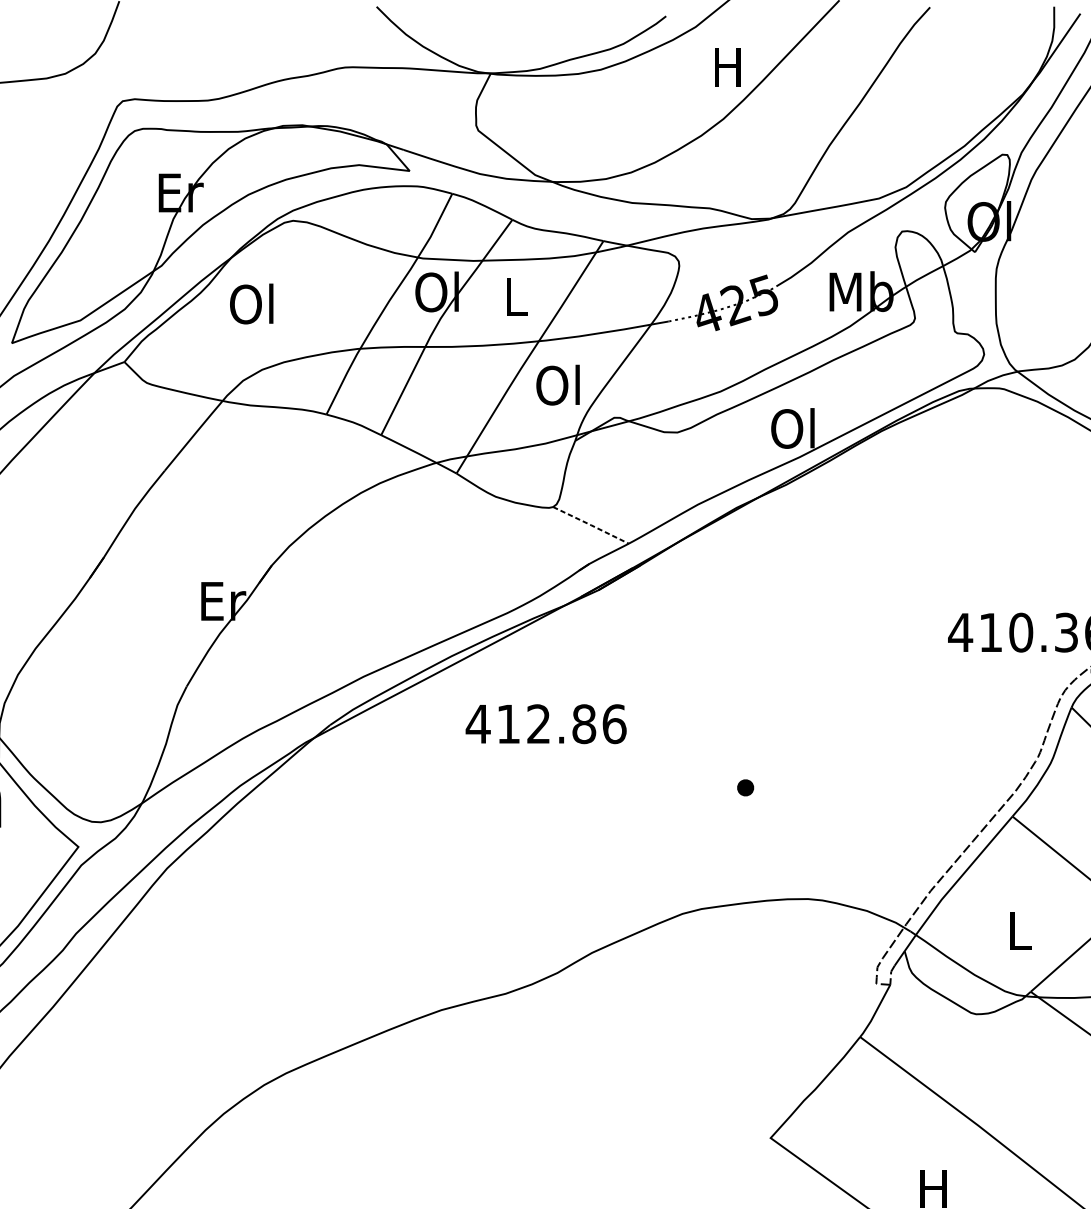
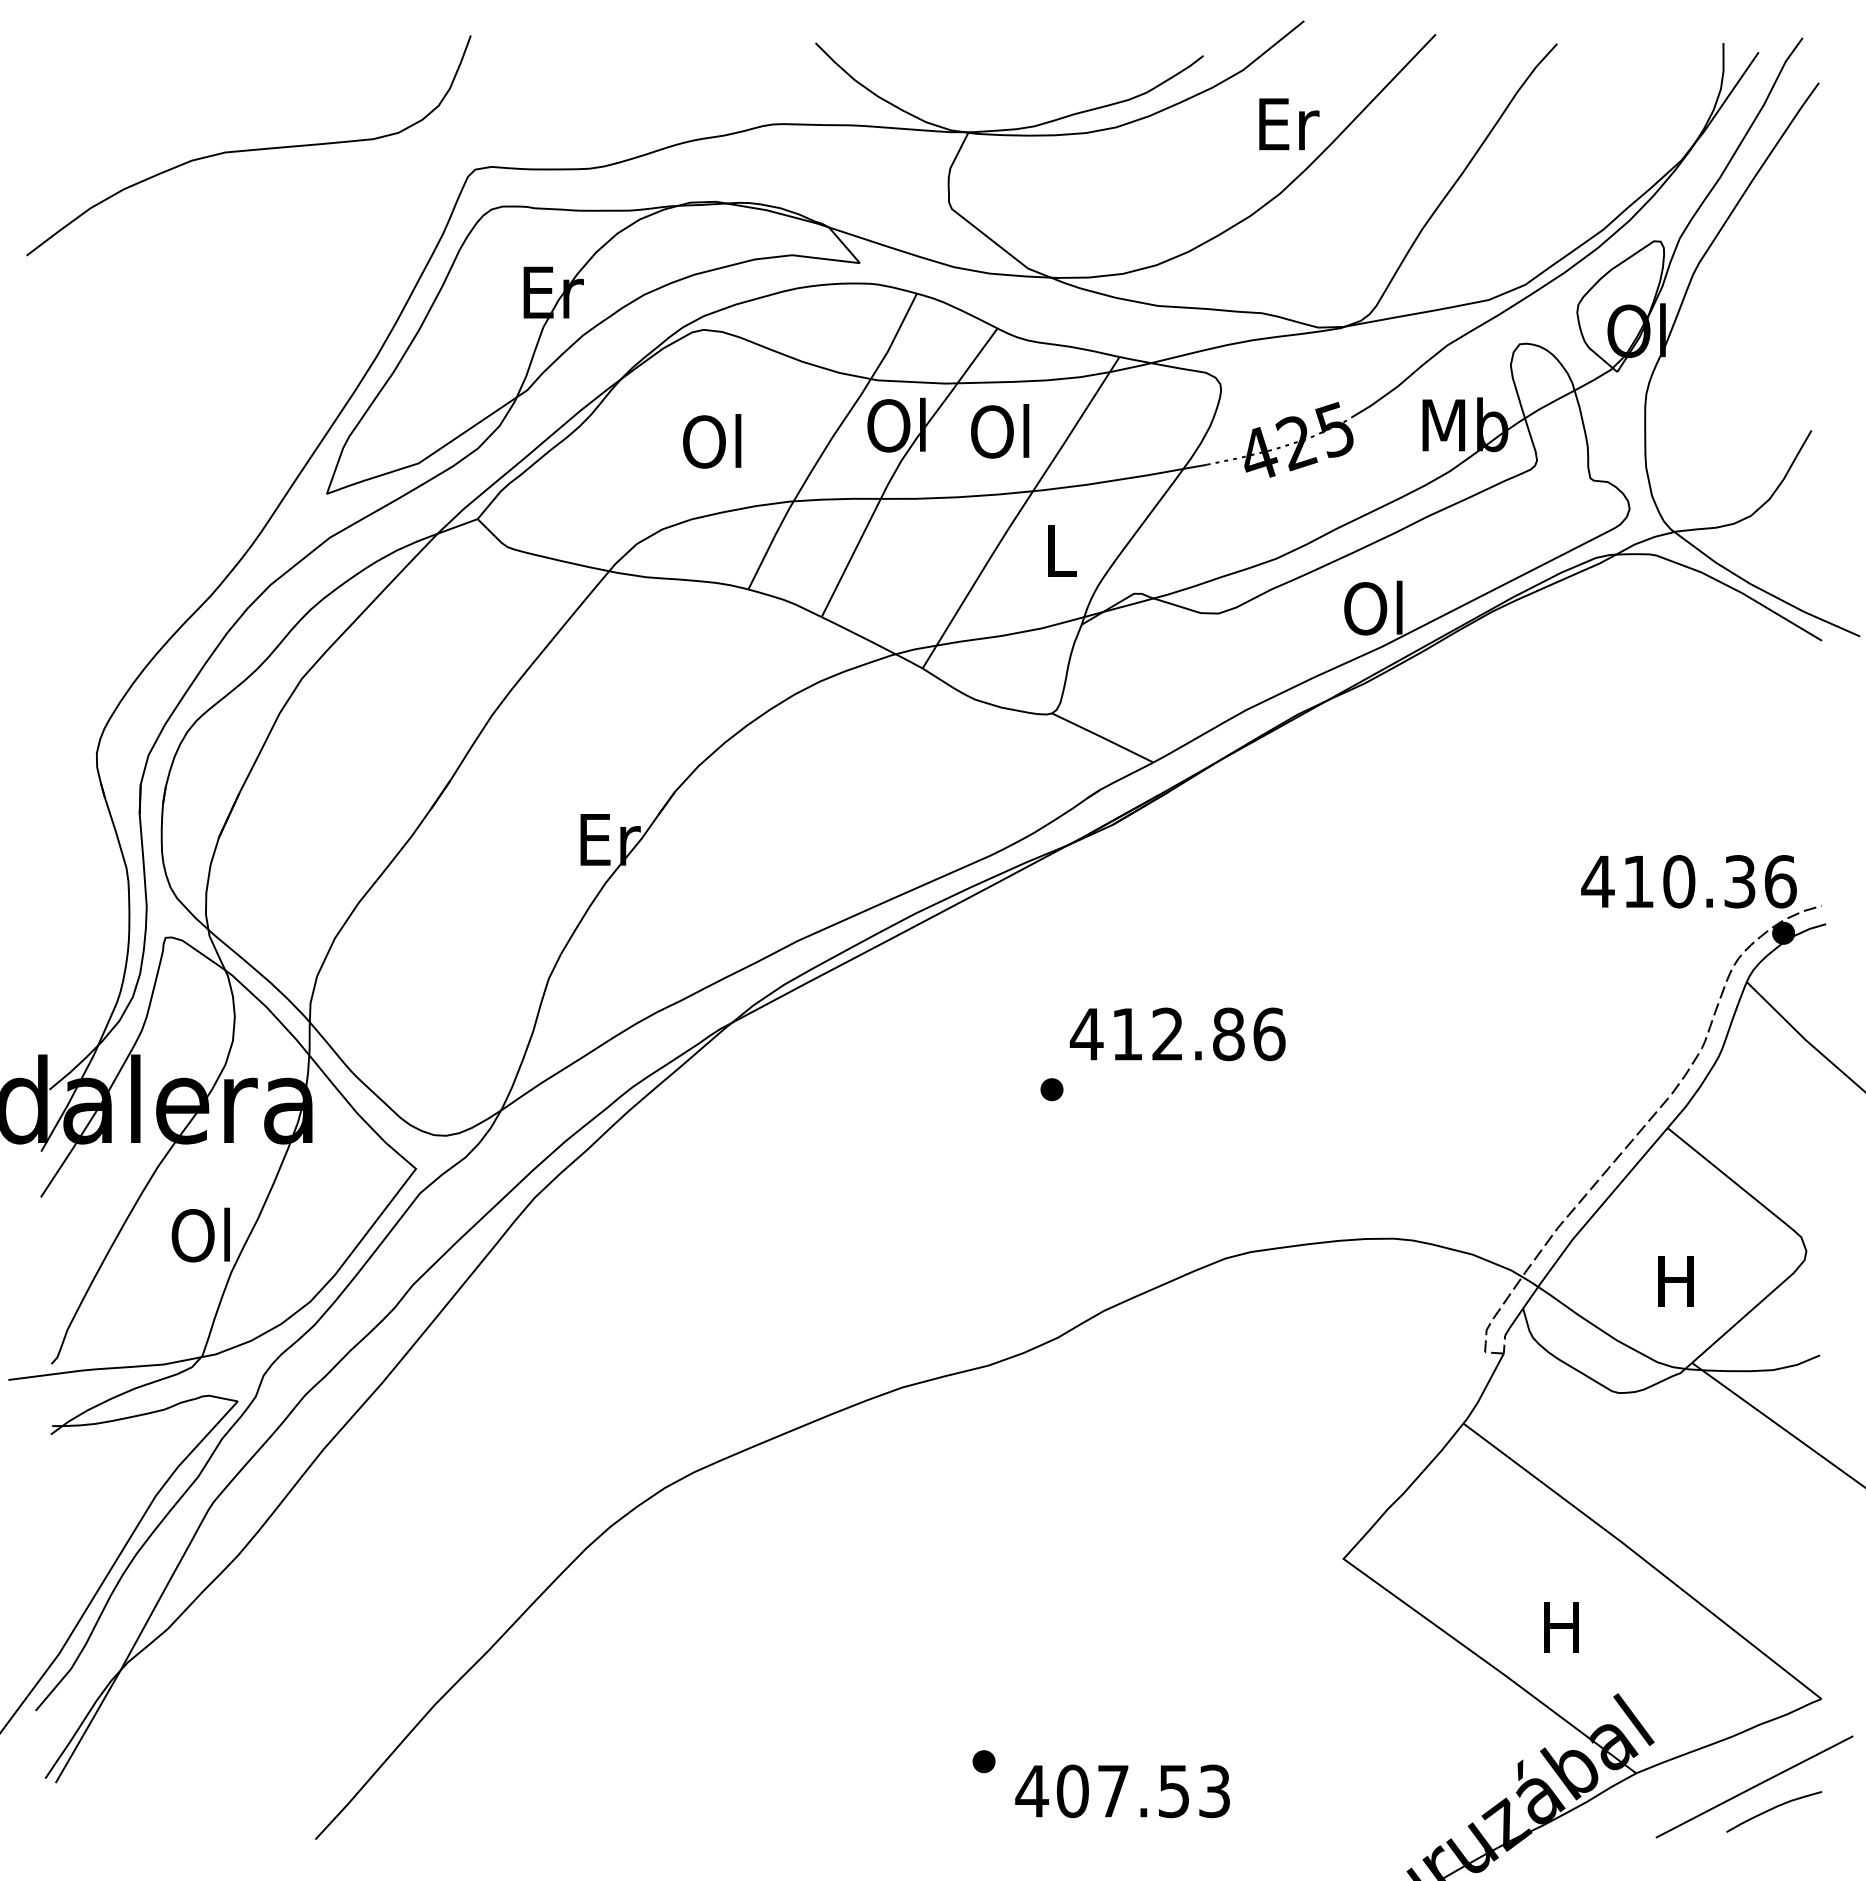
text: (730, 67) -> (1289, 124), H -> Er
text: (514, 296) -> (1000, 431), L -> Ol
text: (251, 304) -> (712, 441), moved
text: (557, 384) -> (1058, 549), Ol -> L
line: (591, 525) -> (1103, 737), dashed -> solid
text: (546, 724) -> (1177, 1034), moved
part: (745, 787) -> (1051, 1089), moved
text: (1018, 931) -> (1675, 1281), L -> H

